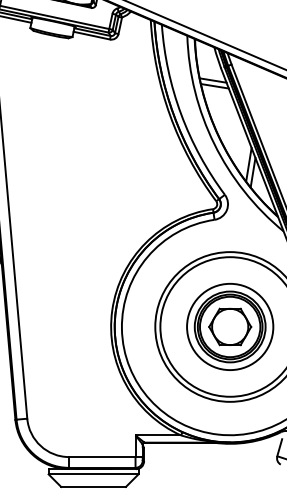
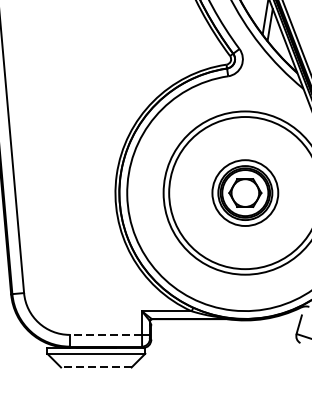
part: (230, 326) -> (245, 192), size x0.7
line: (101, 457) -> (104, 335), solid -> dashed
line: (93, 486) -> (96, 366), solid -> dashed

